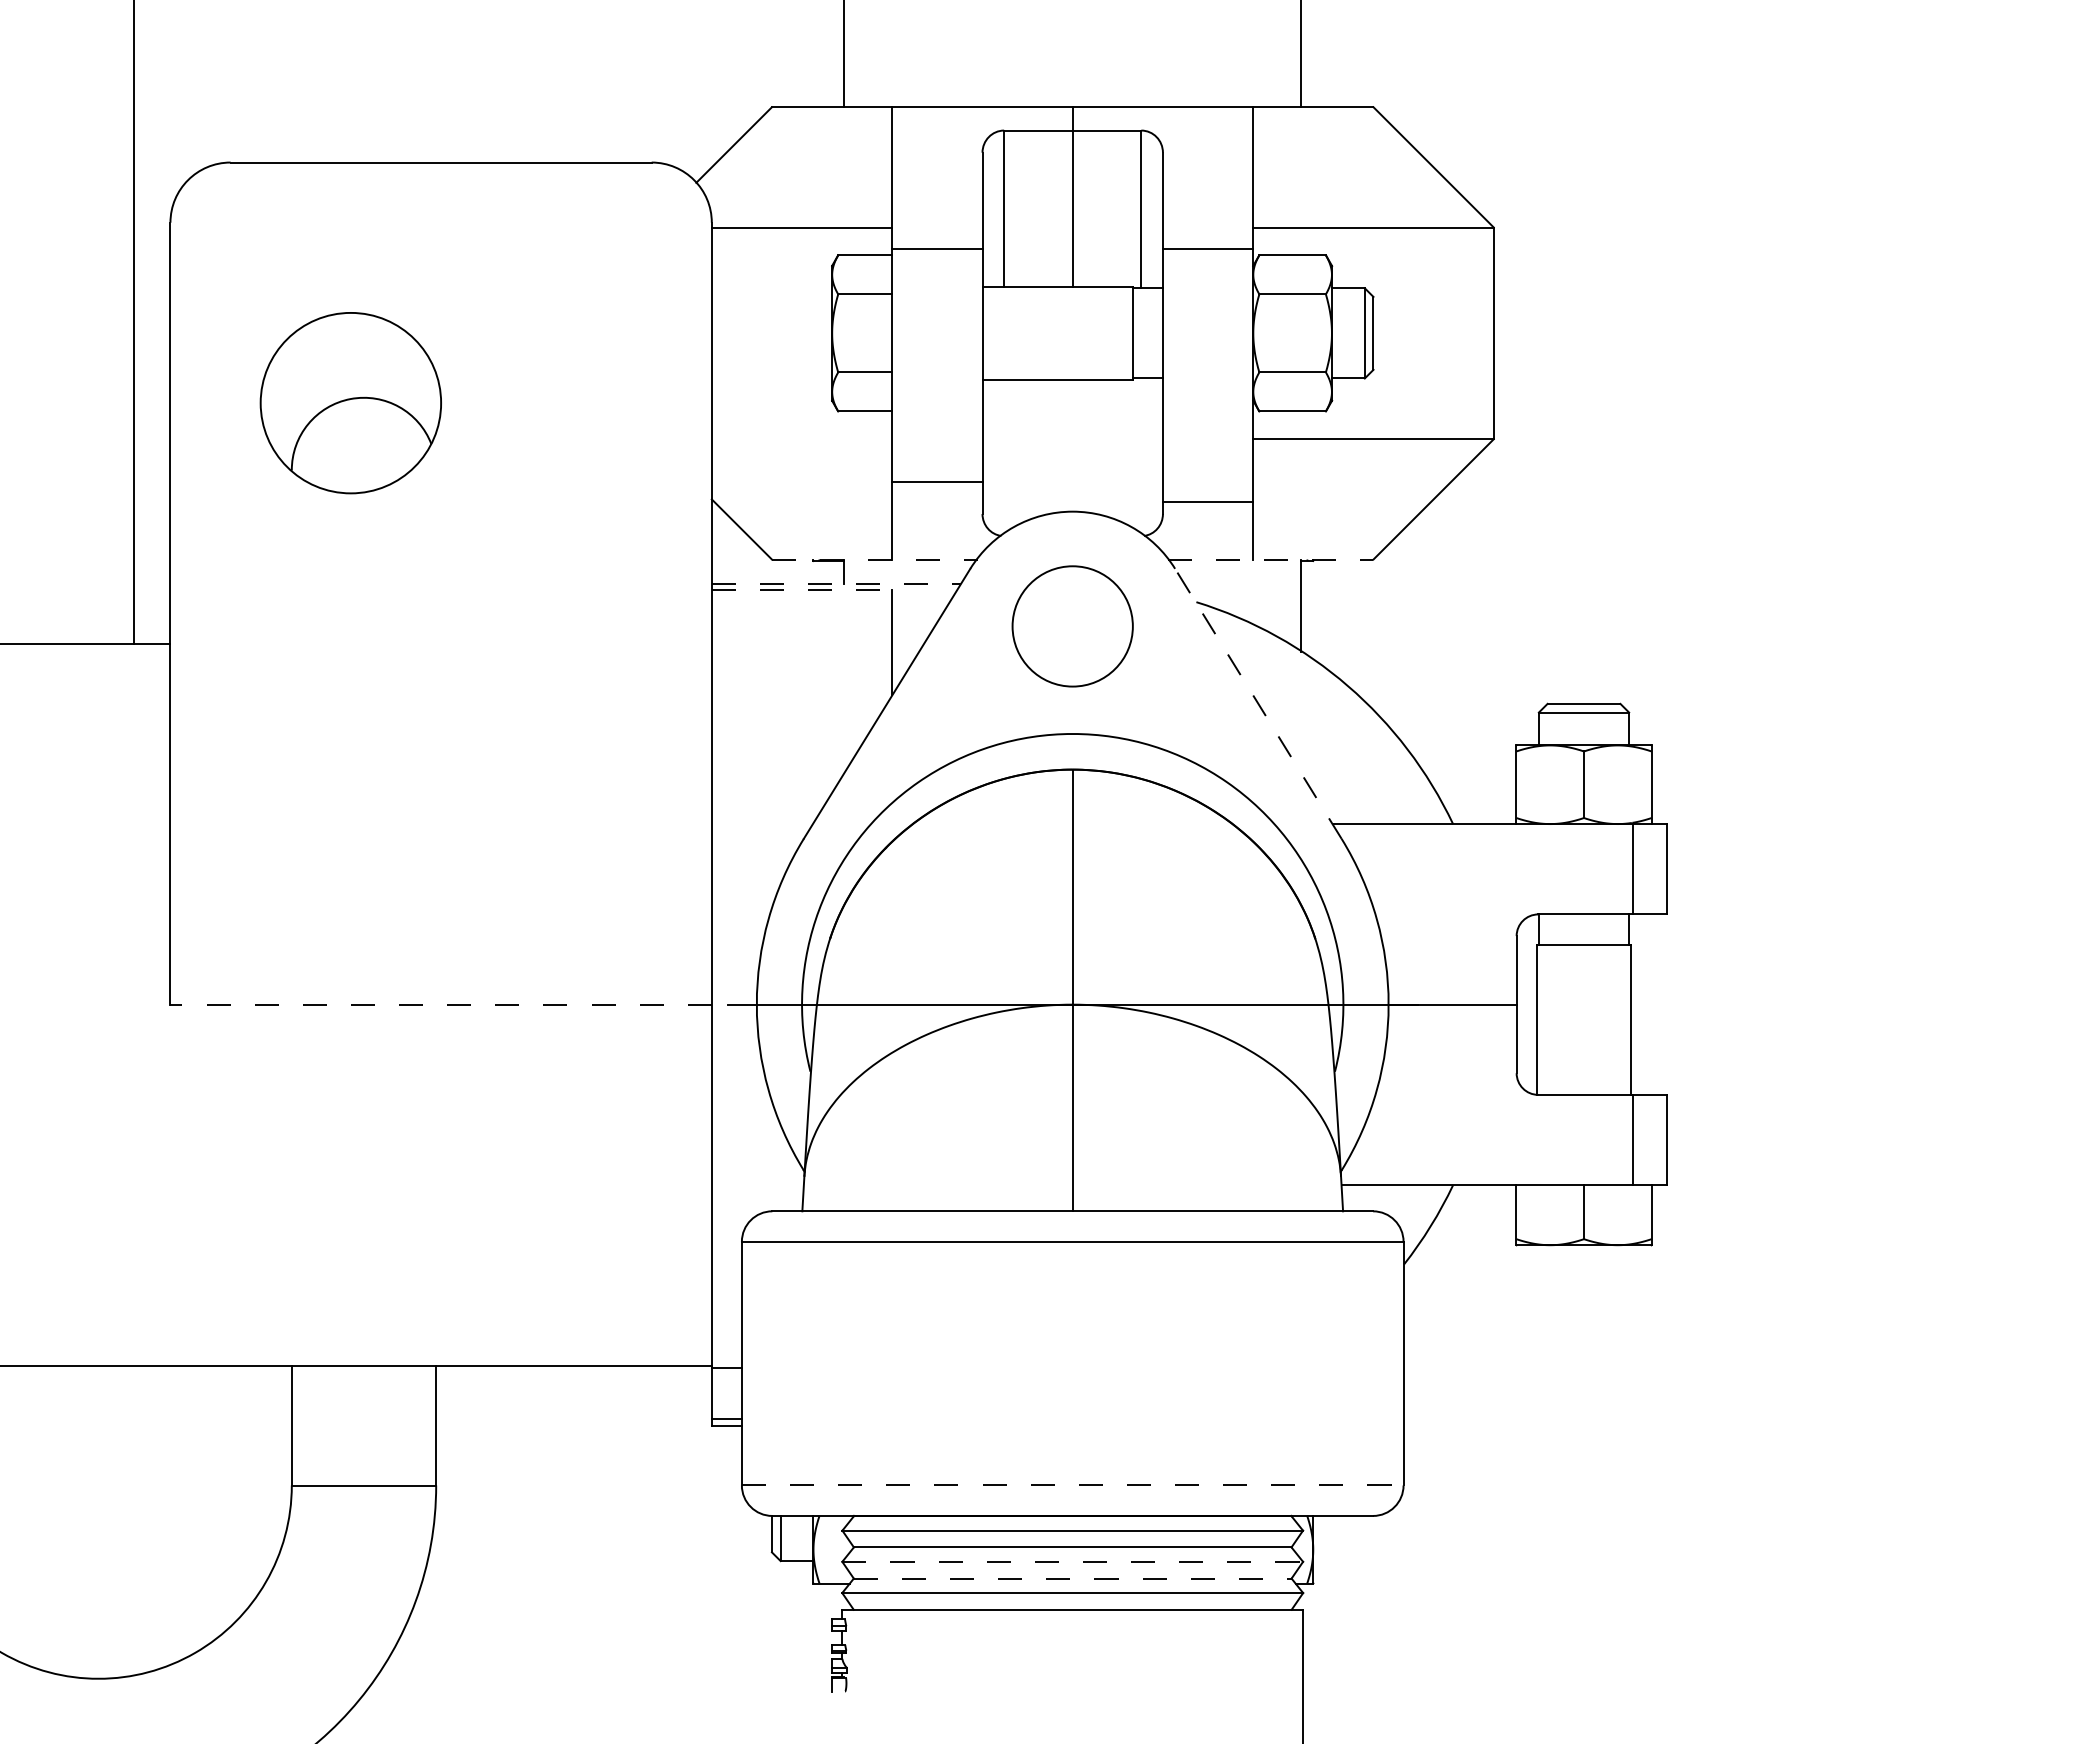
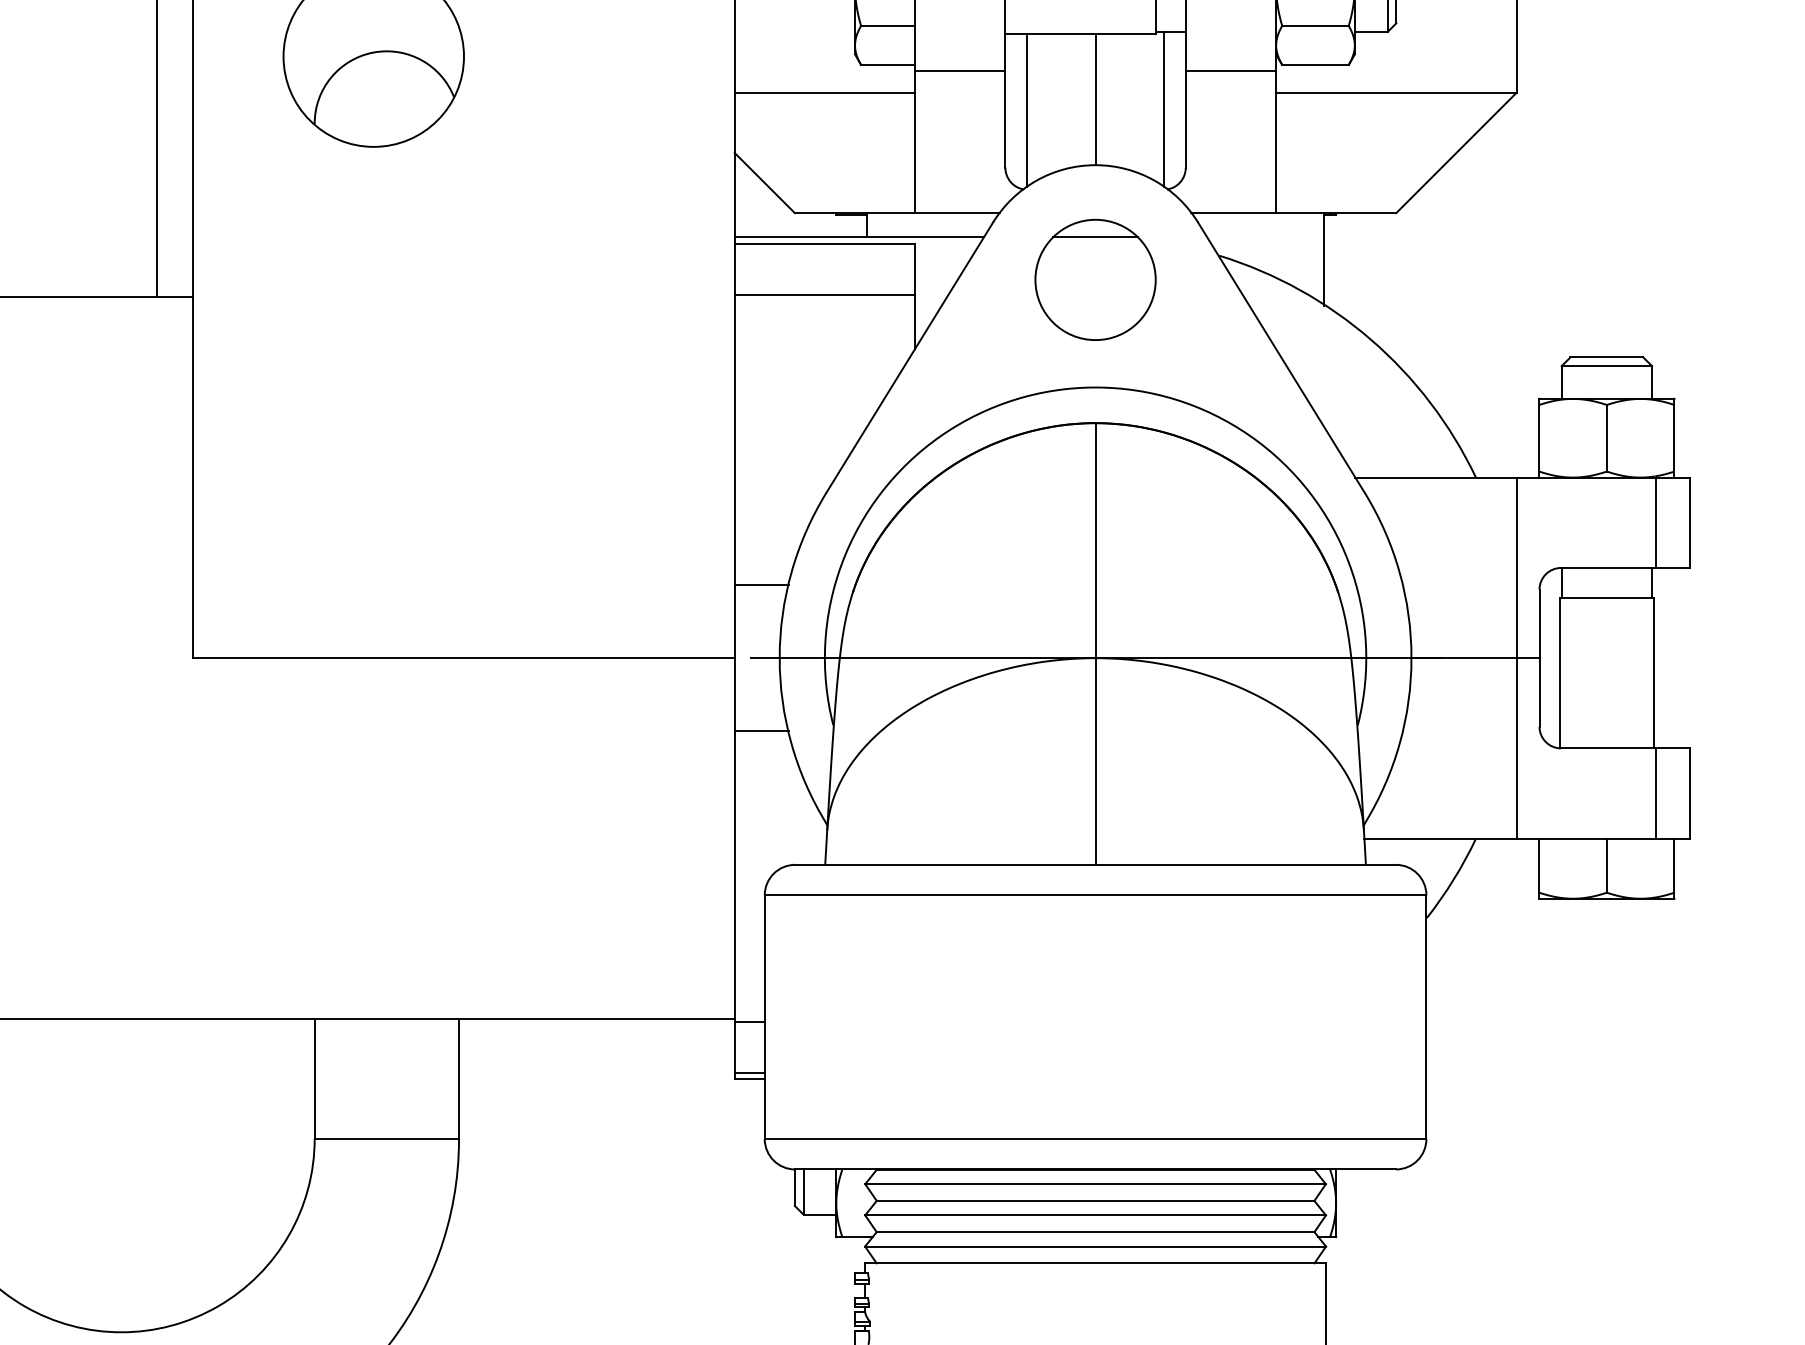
line: (801, 439) -> (824, 93), added
line: (1072, 445) -> (1095, 99), added
line: (1141, 455) -> (1164, 109), added
line: (1004, 456) -> (1027, 110), added
line: (937, 482) -> (960, 71), moved
line: (1207, 502) -> (1230, 71), moved
line: (874, 559) -> (897, 213), dashed -> solid
line: (1270, 559) -> (1293, 213), dashed -> solid
line: (836, 583) -> (859, 237), dashed -> solid
line: (1072, 583) -> (1095, 237), added
line: (802, 590) -> (825, 244), dashed -> solid
line: (801, 641) -> (824, 295), added
line: (1258, 703) -> (1281, 357), dashed -> solid
line: (738, 931) -> (761, 585), added
line: (441, 1004) -> (464, 658), dashed -> solid
line: (1493, 1004) -> (1516, 658), added
line: (738, 1077) -> (761, 731), added
line: (1072, 1485) -> (1095, 1139), dashed -> solid
line: (1073, 1561) -> (1096, 1215), dashed -> solid
line: (1072, 1578) -> (1095, 1232), dashed -> solid

